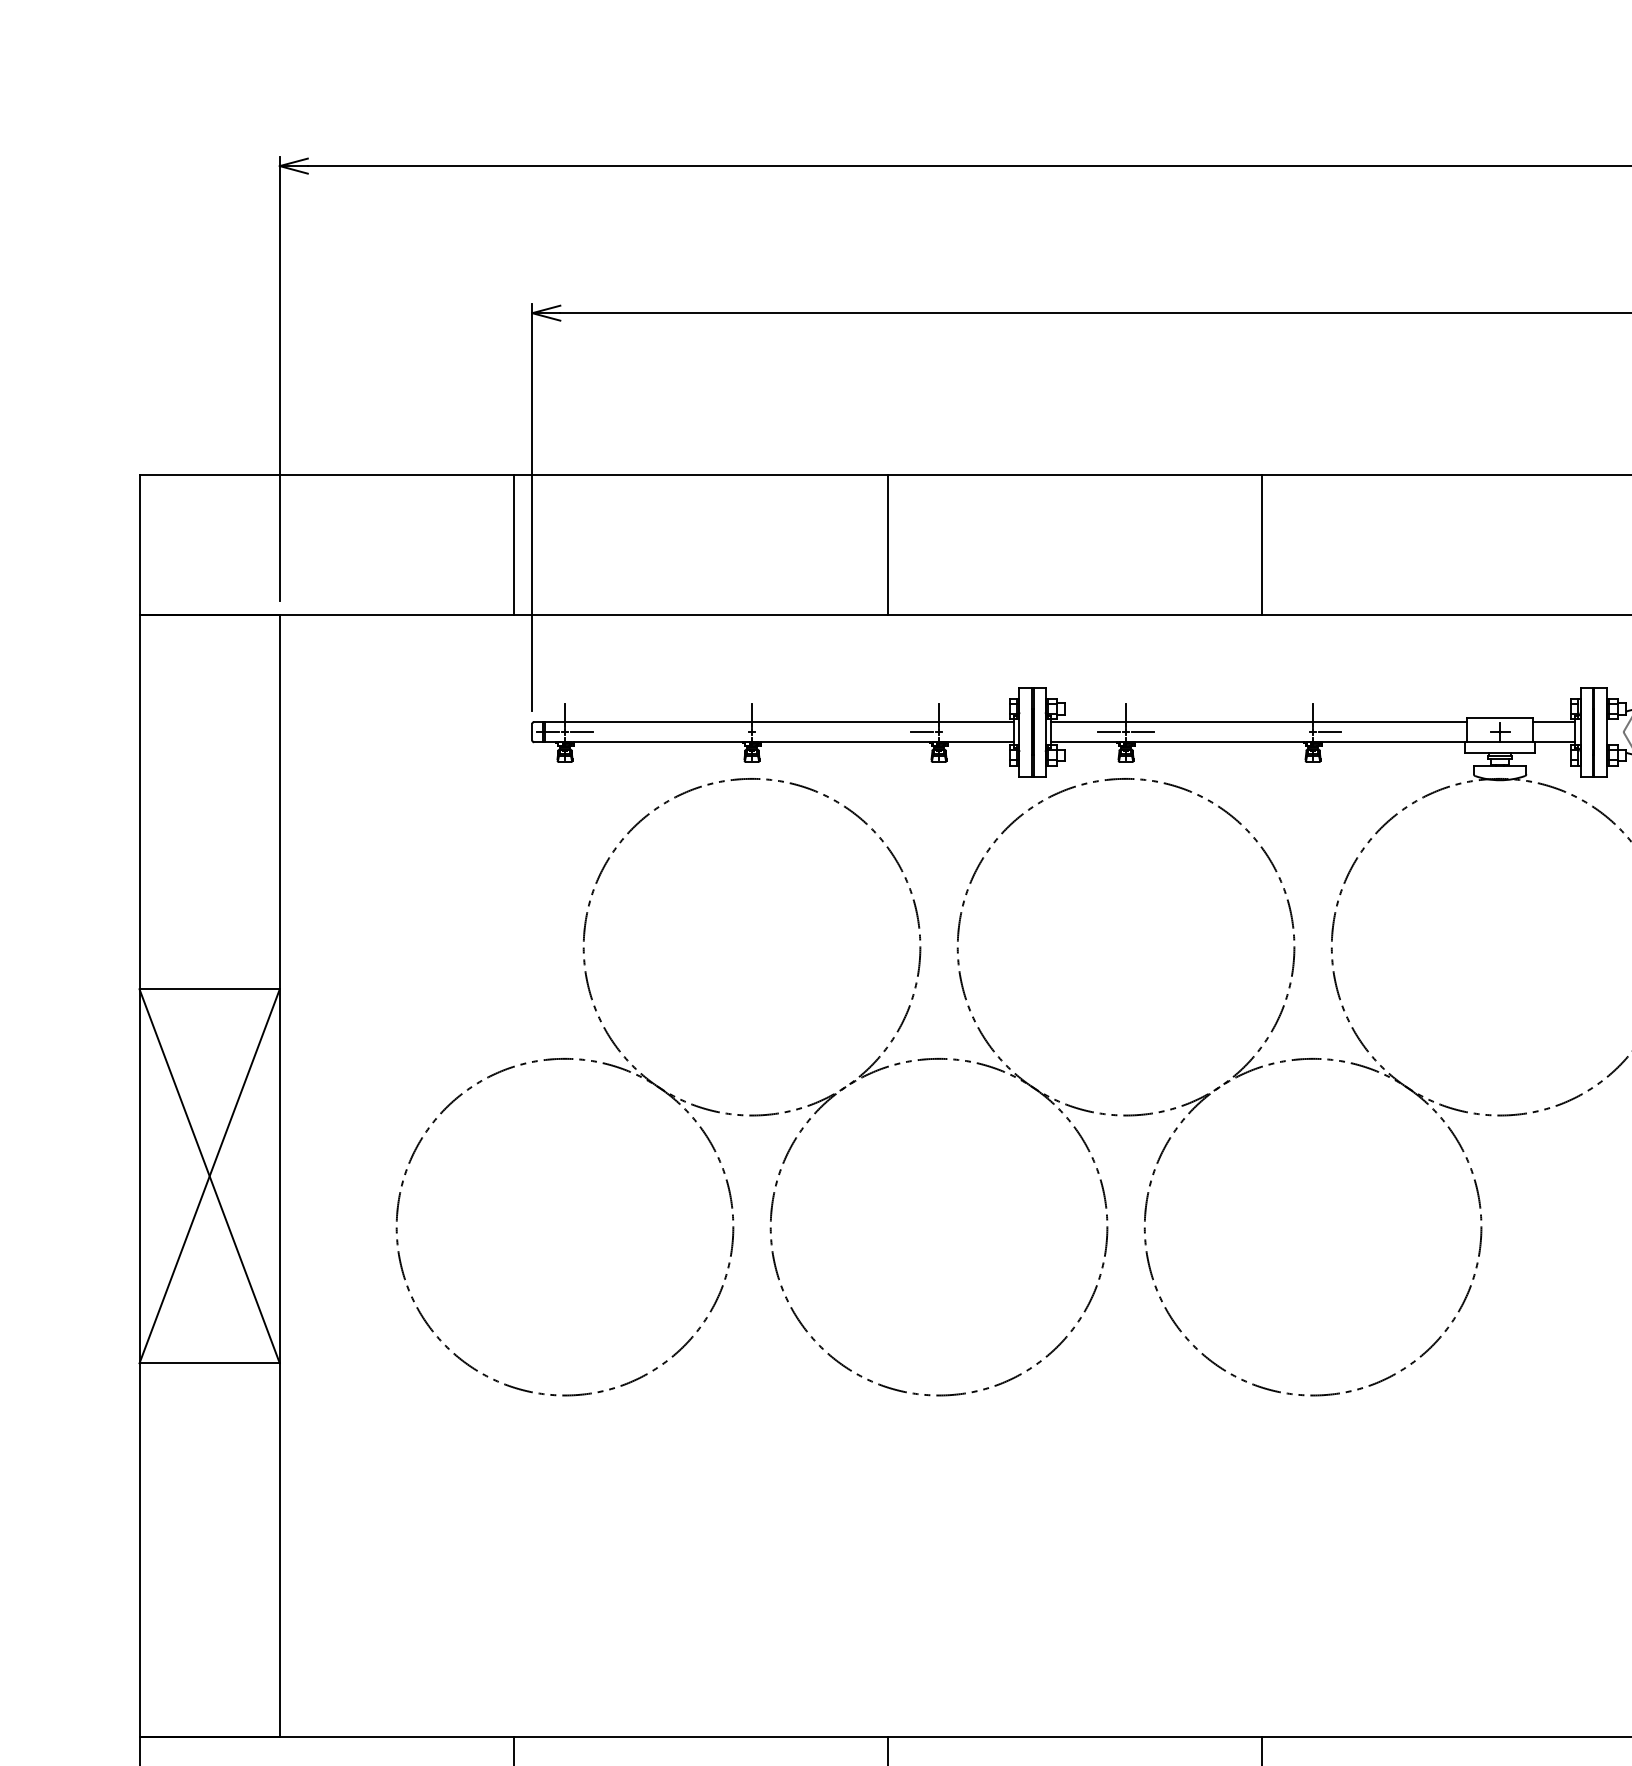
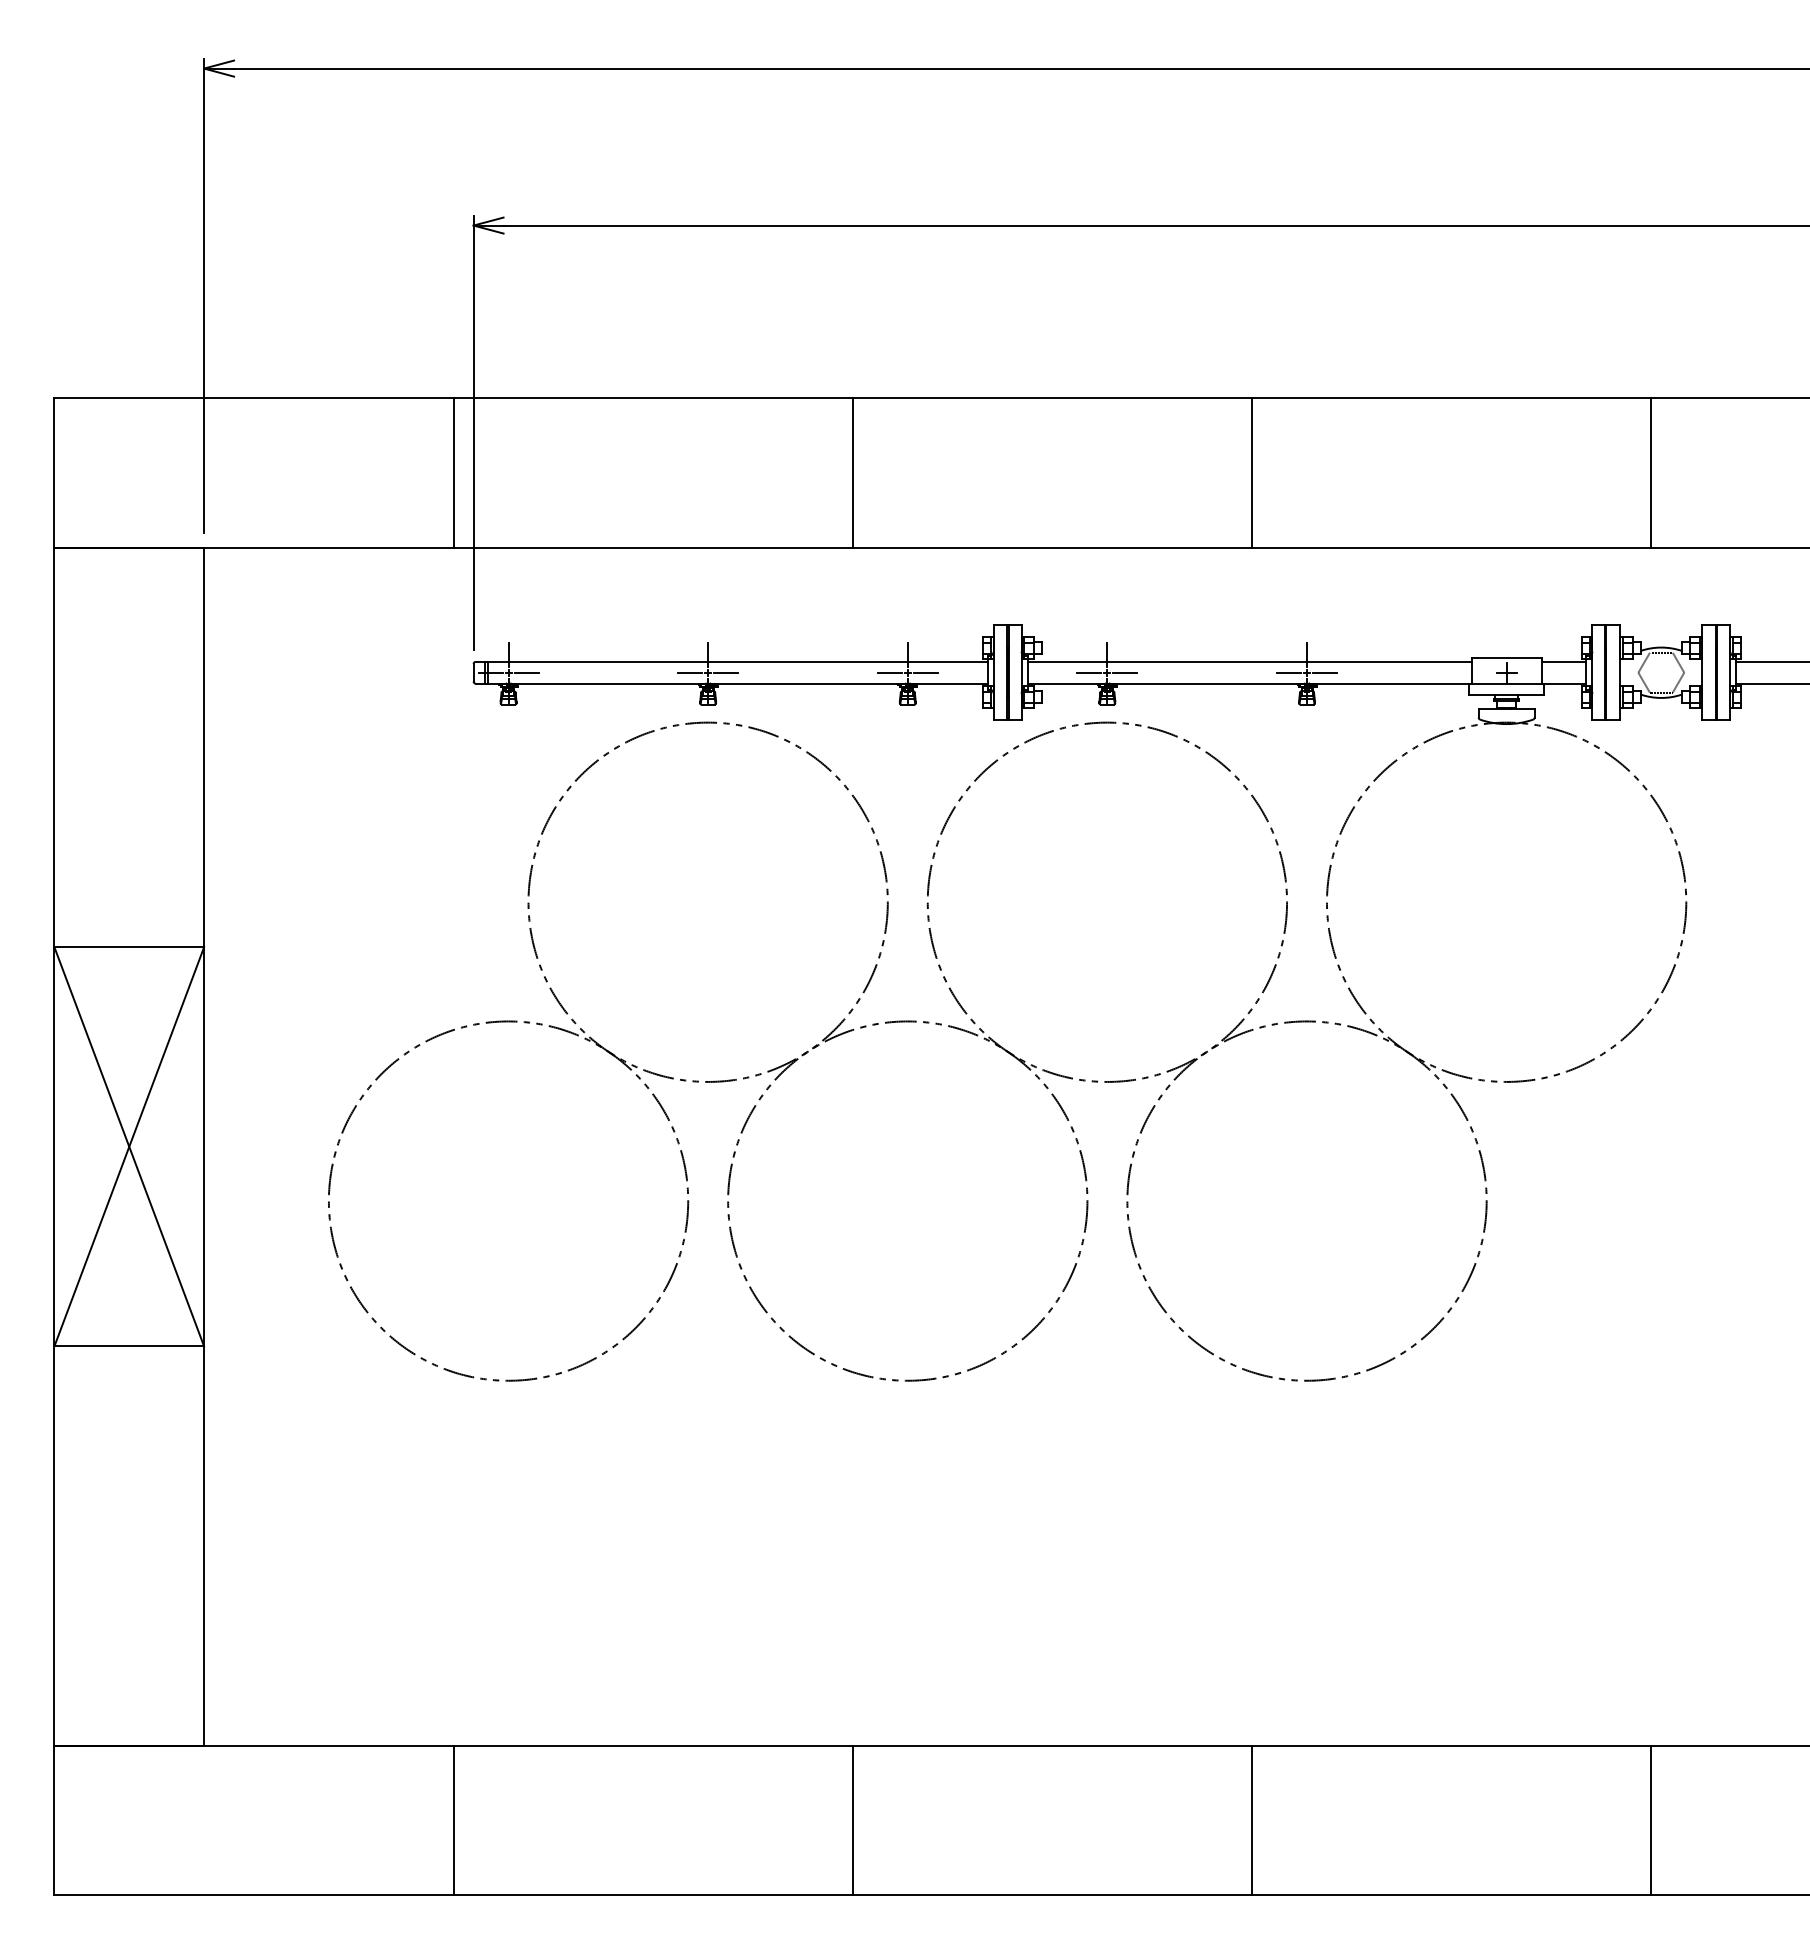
line: (735, 731) -> (690, 672), added
line: (769, 731) -> (726, 672), added
line: (955, 731) -> (925, 672), added
line: (1295, 731) -> (1288, 672), added

